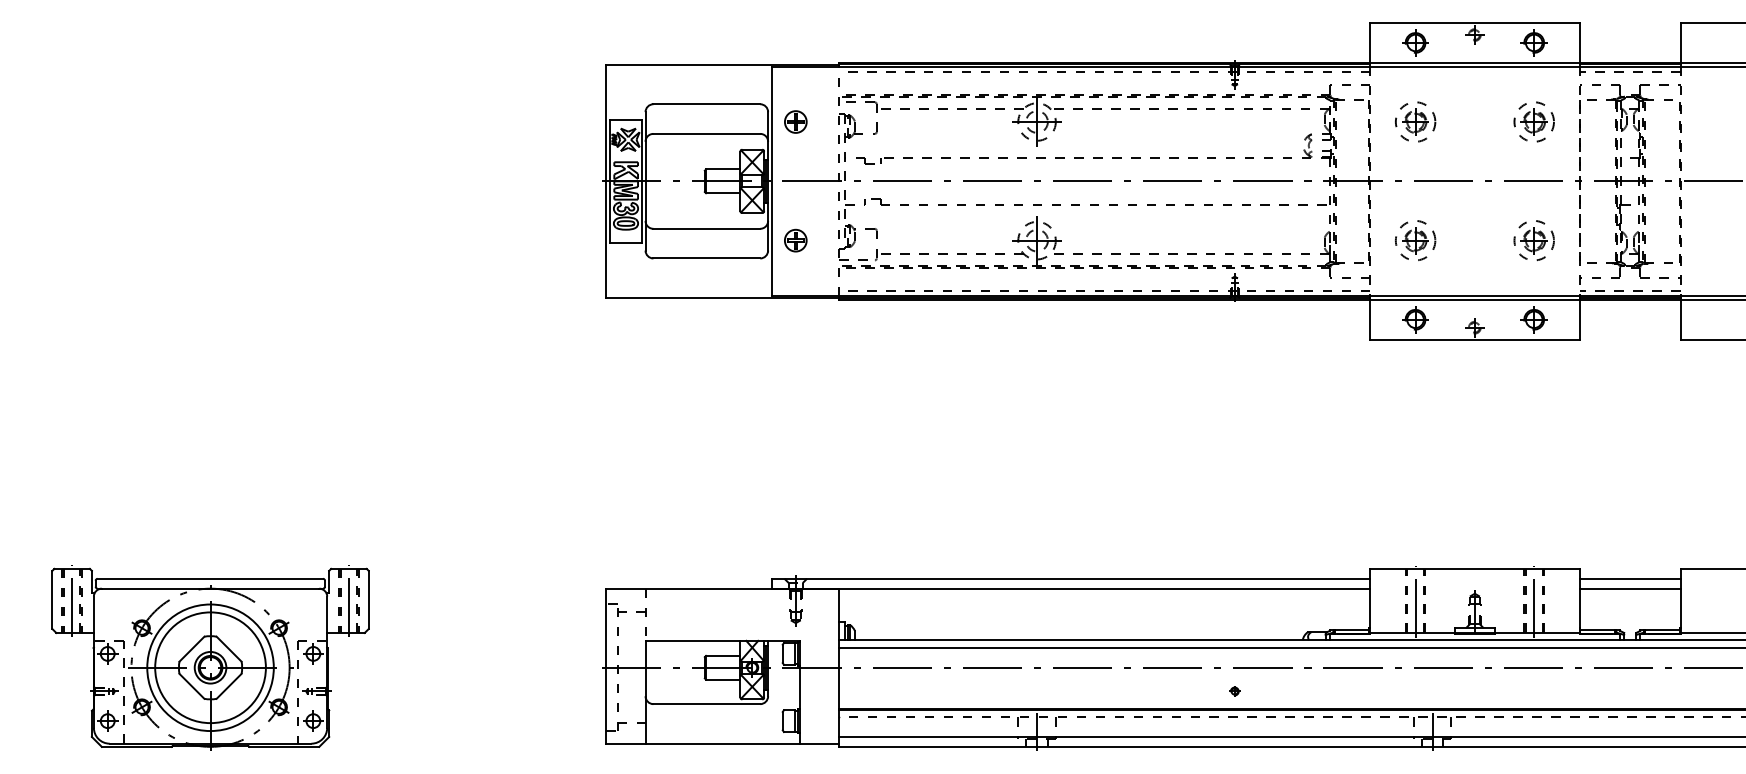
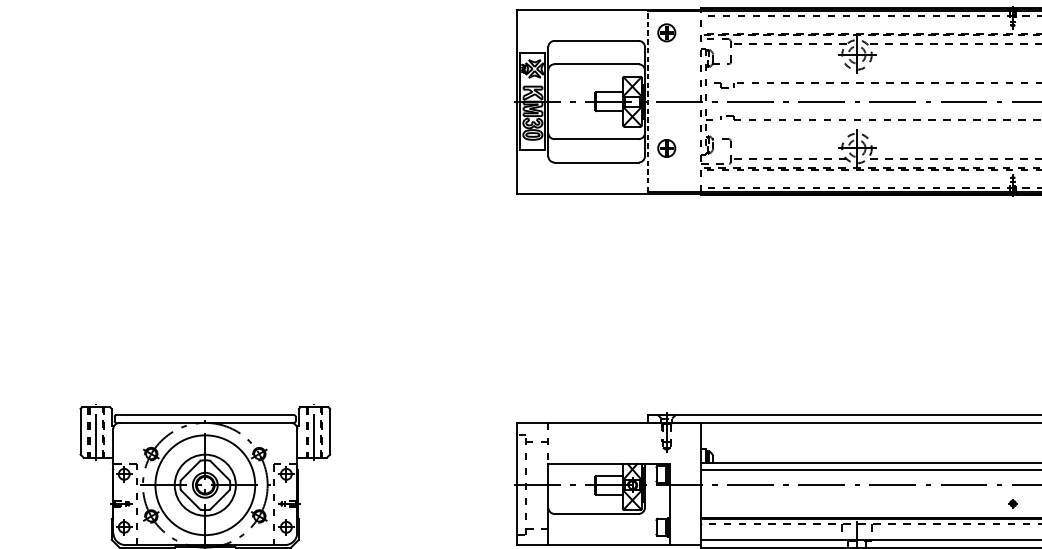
part: (795, 121) -> (666, 32), moved
line: (772, 181) -> (648, 101), solid -> dashed
circle: (210, 667) -> (205, 485), size x0.7

